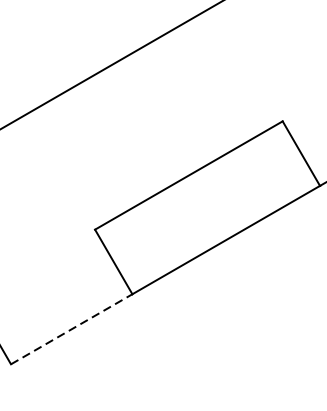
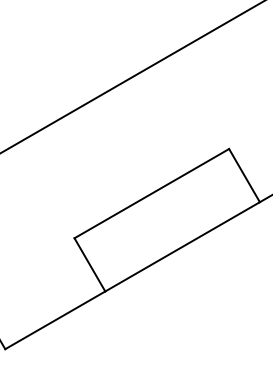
line: (71, 329) -> (55, 320), dashed -> solid

